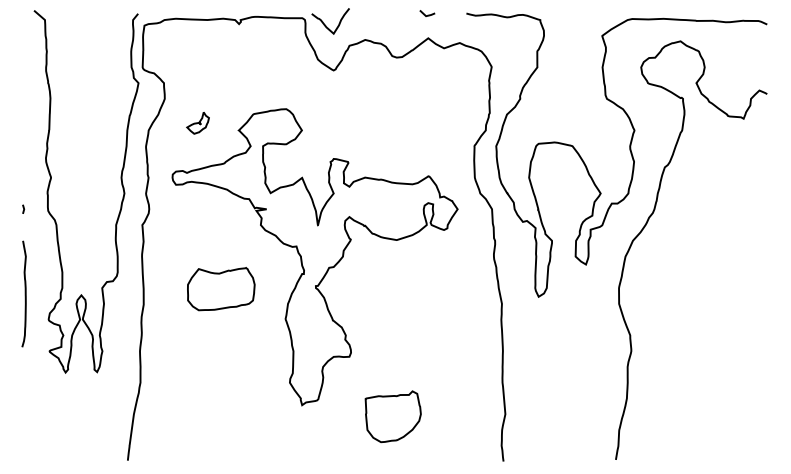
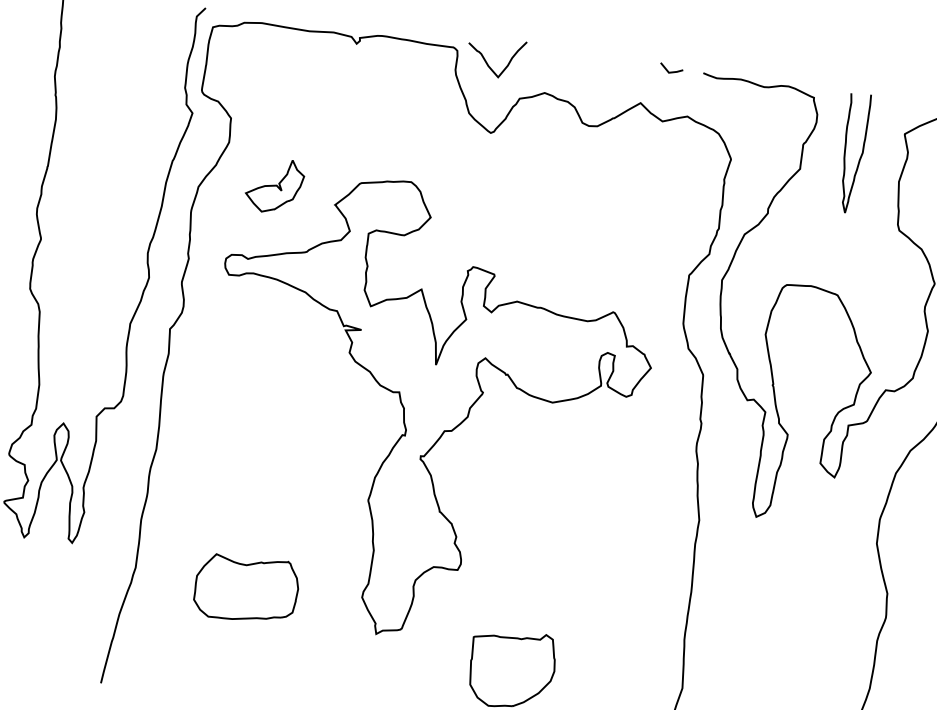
line: (428, 14) -> (672, 70), moved
curve: (565, 52) -> (845, 151), added
part: (197, 122) -> (274, 184), size x1.67
part: (221, 289) -> (246, 589), moved

